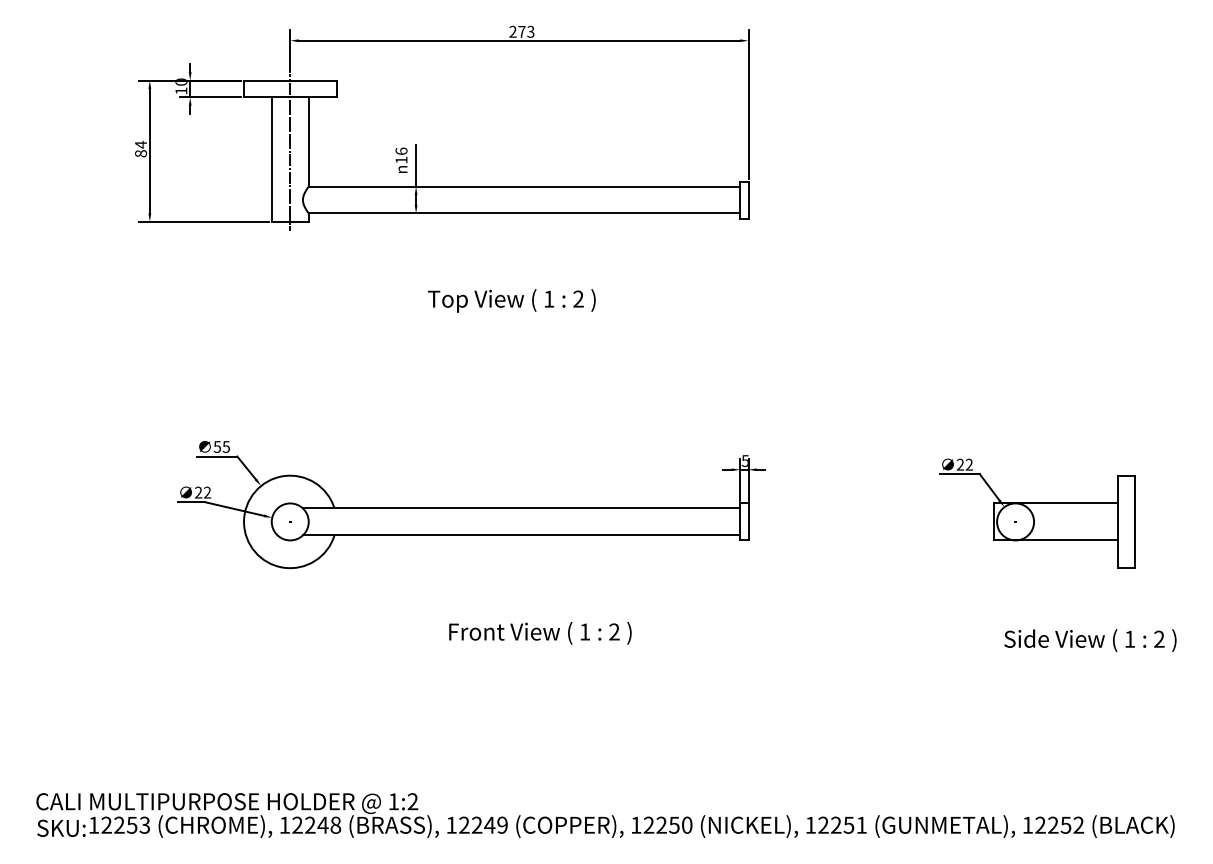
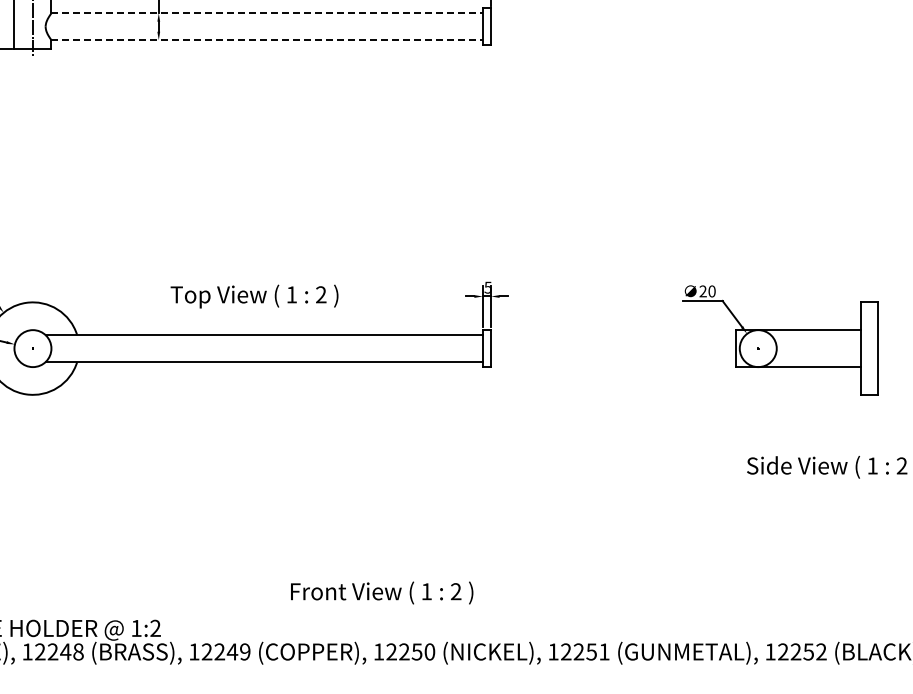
line: (524, 186) -> (267, 13), solid -> dashed
line: (524, 213) -> (267, 40), solid -> dashed
text: (511, 300) -> (254, 296), moved
text: (969, 464) -> (712, 291), 22 -> 20
text: (540, 632) -> (382, 592), moved

